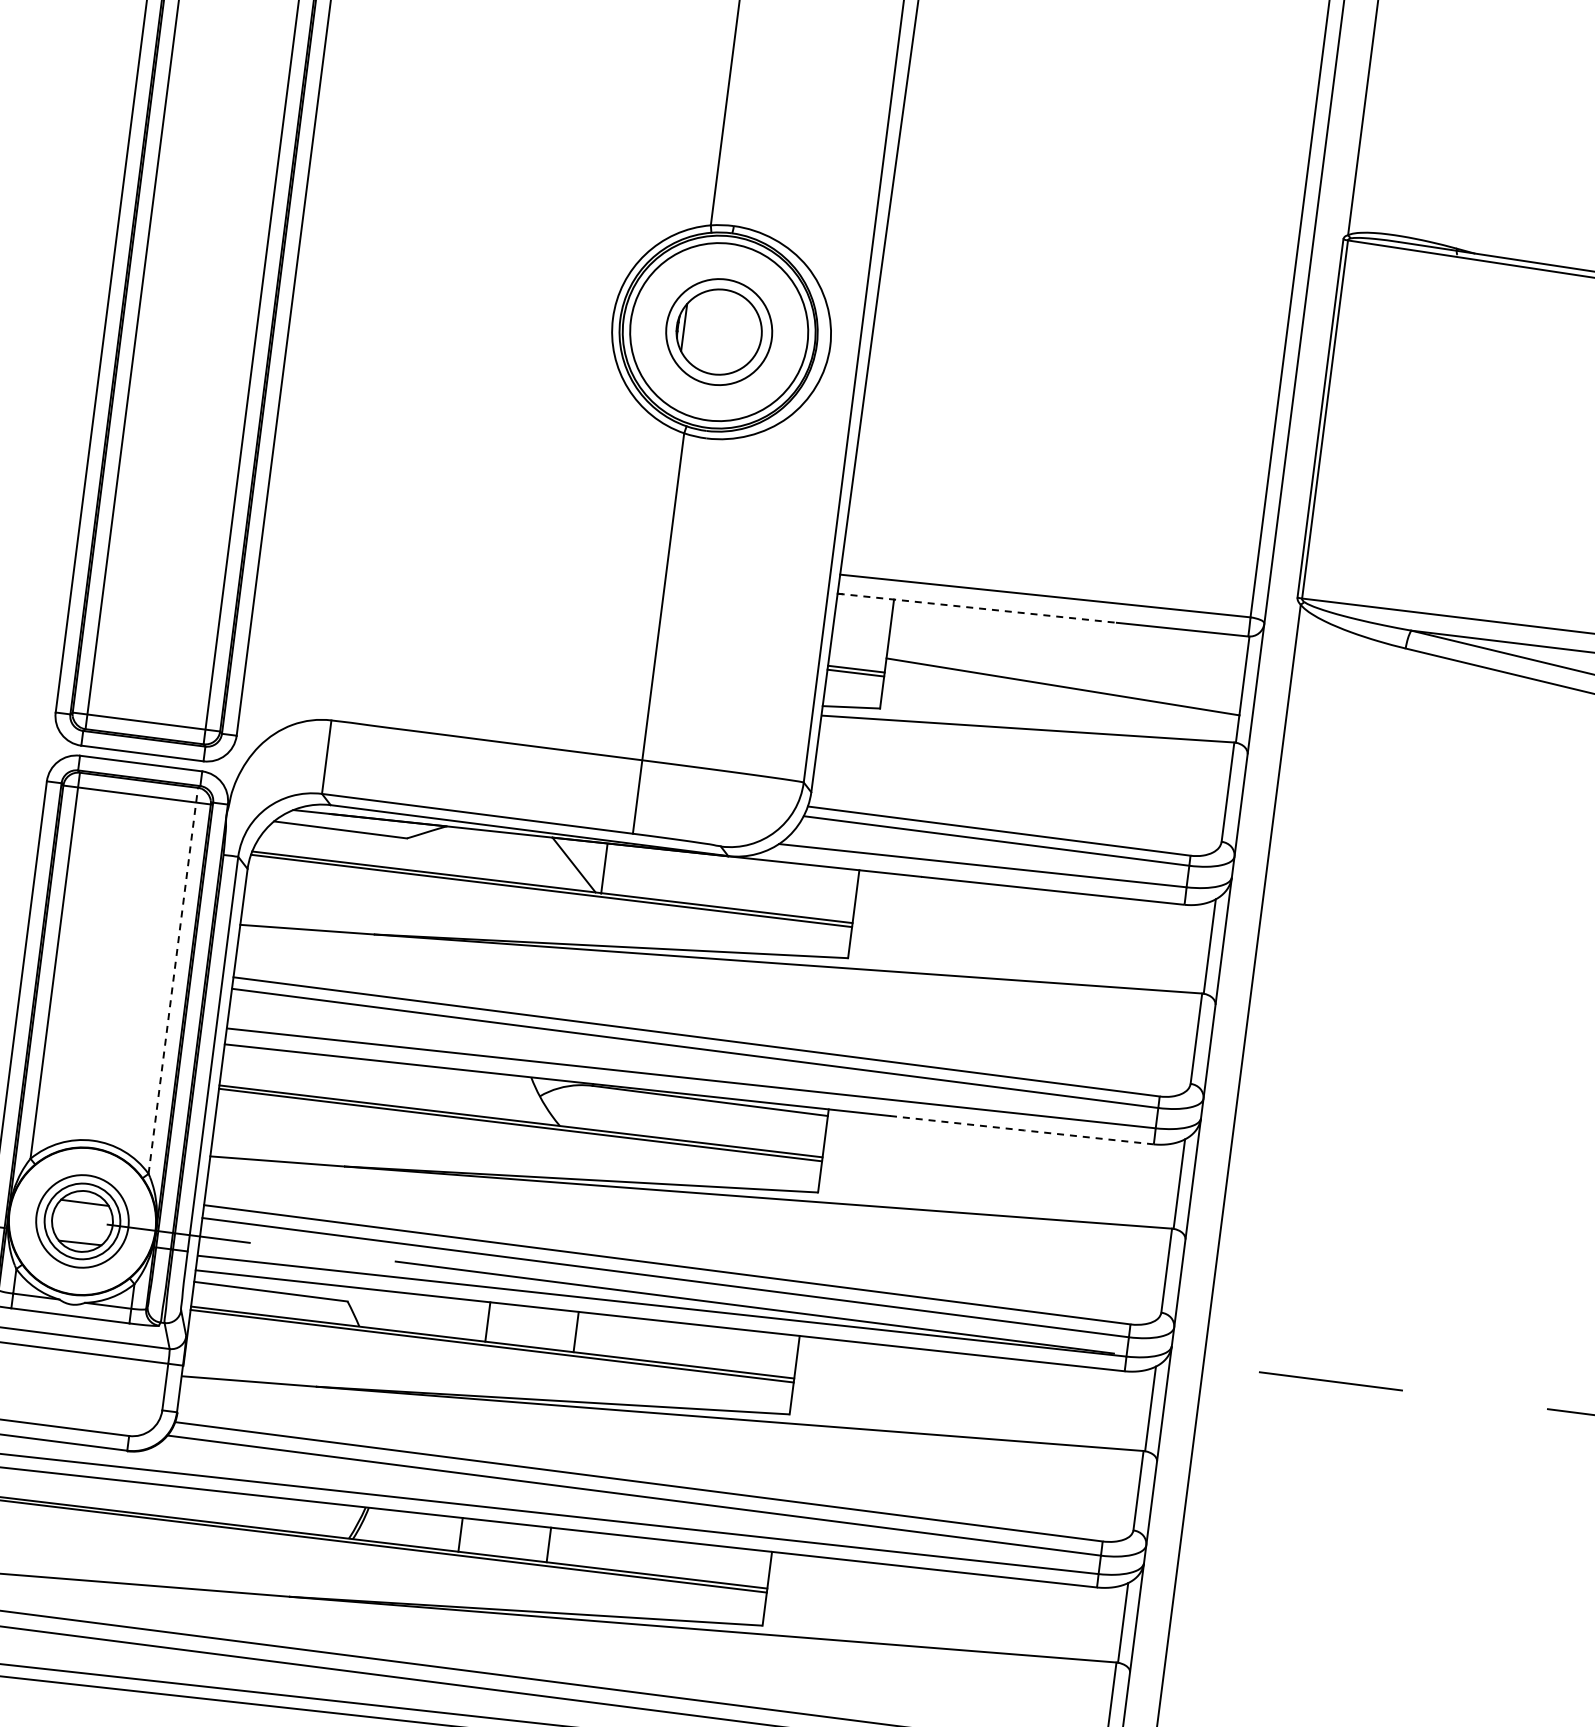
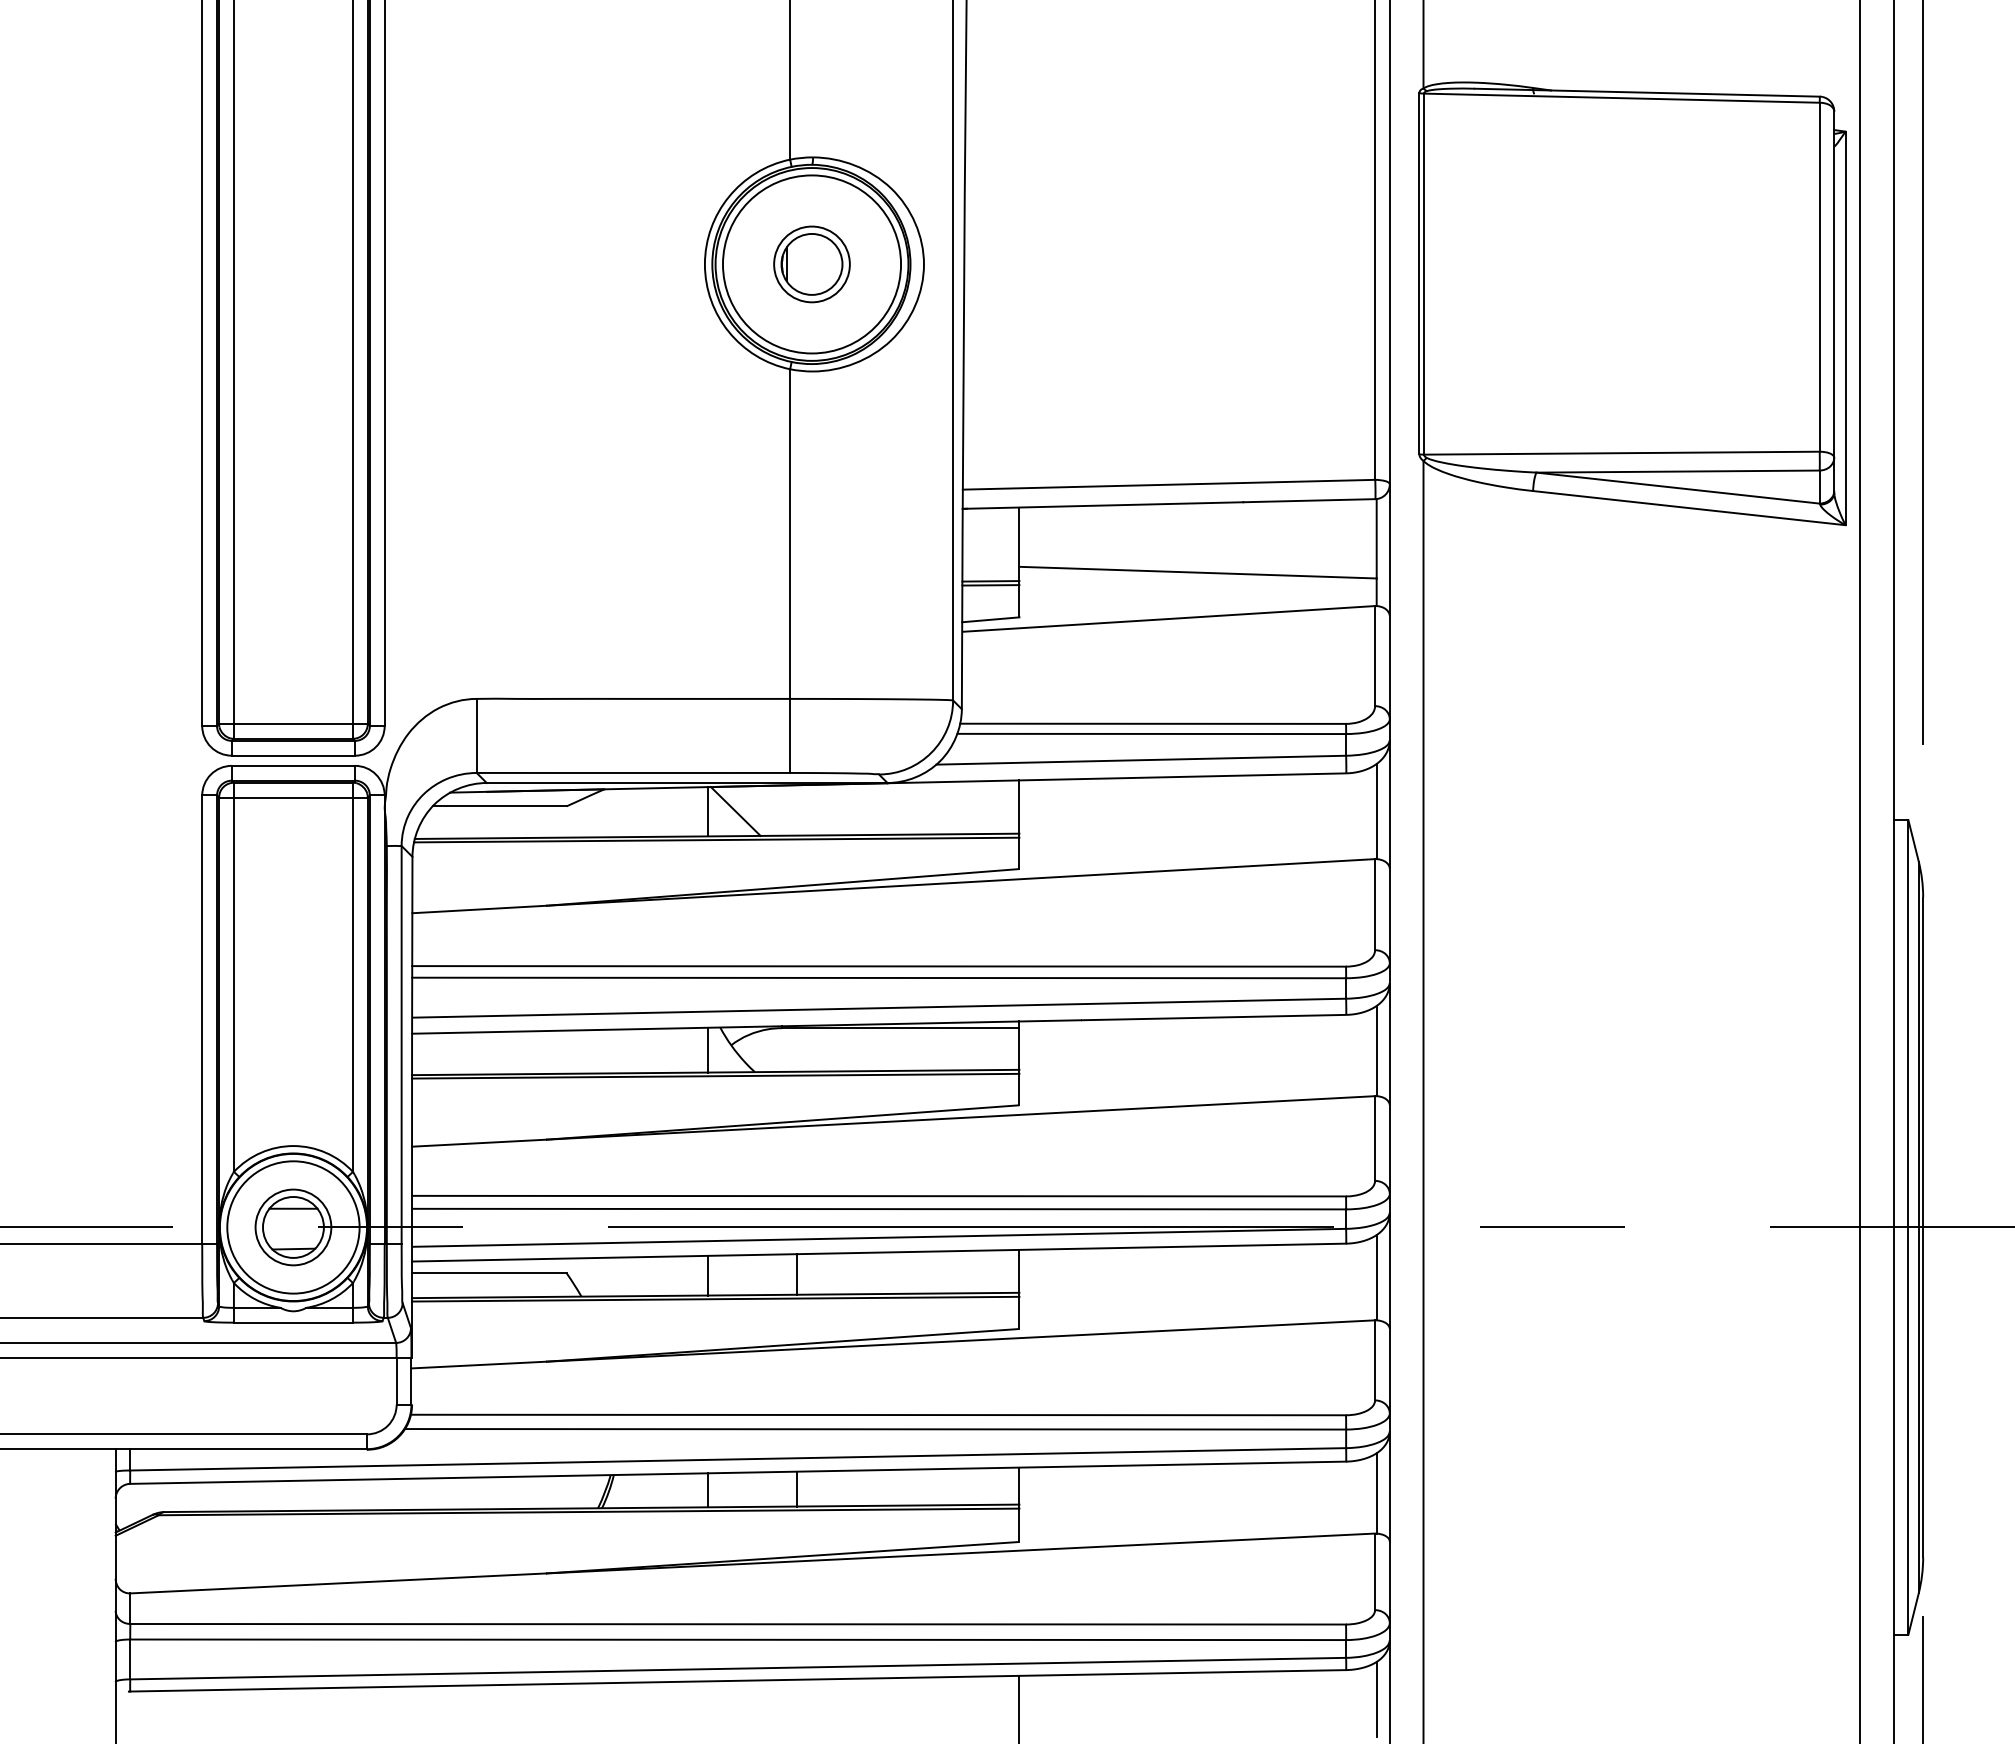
part: (718, 332) -> (811, 264), size x0.71
line: (977, 608) -> (1103, 505), dashed -> solid
line: (604, 868) -> (708, 811), moved
line: (172, 981) -> (352, 977), dashed -> solid
line: (516, 1097) -> (708, 1049), added
line: (1022, 1130) -> (1214, 1017), dashed -> solid
circle: (82, 1221) -> (293, 1227), size x1.43

